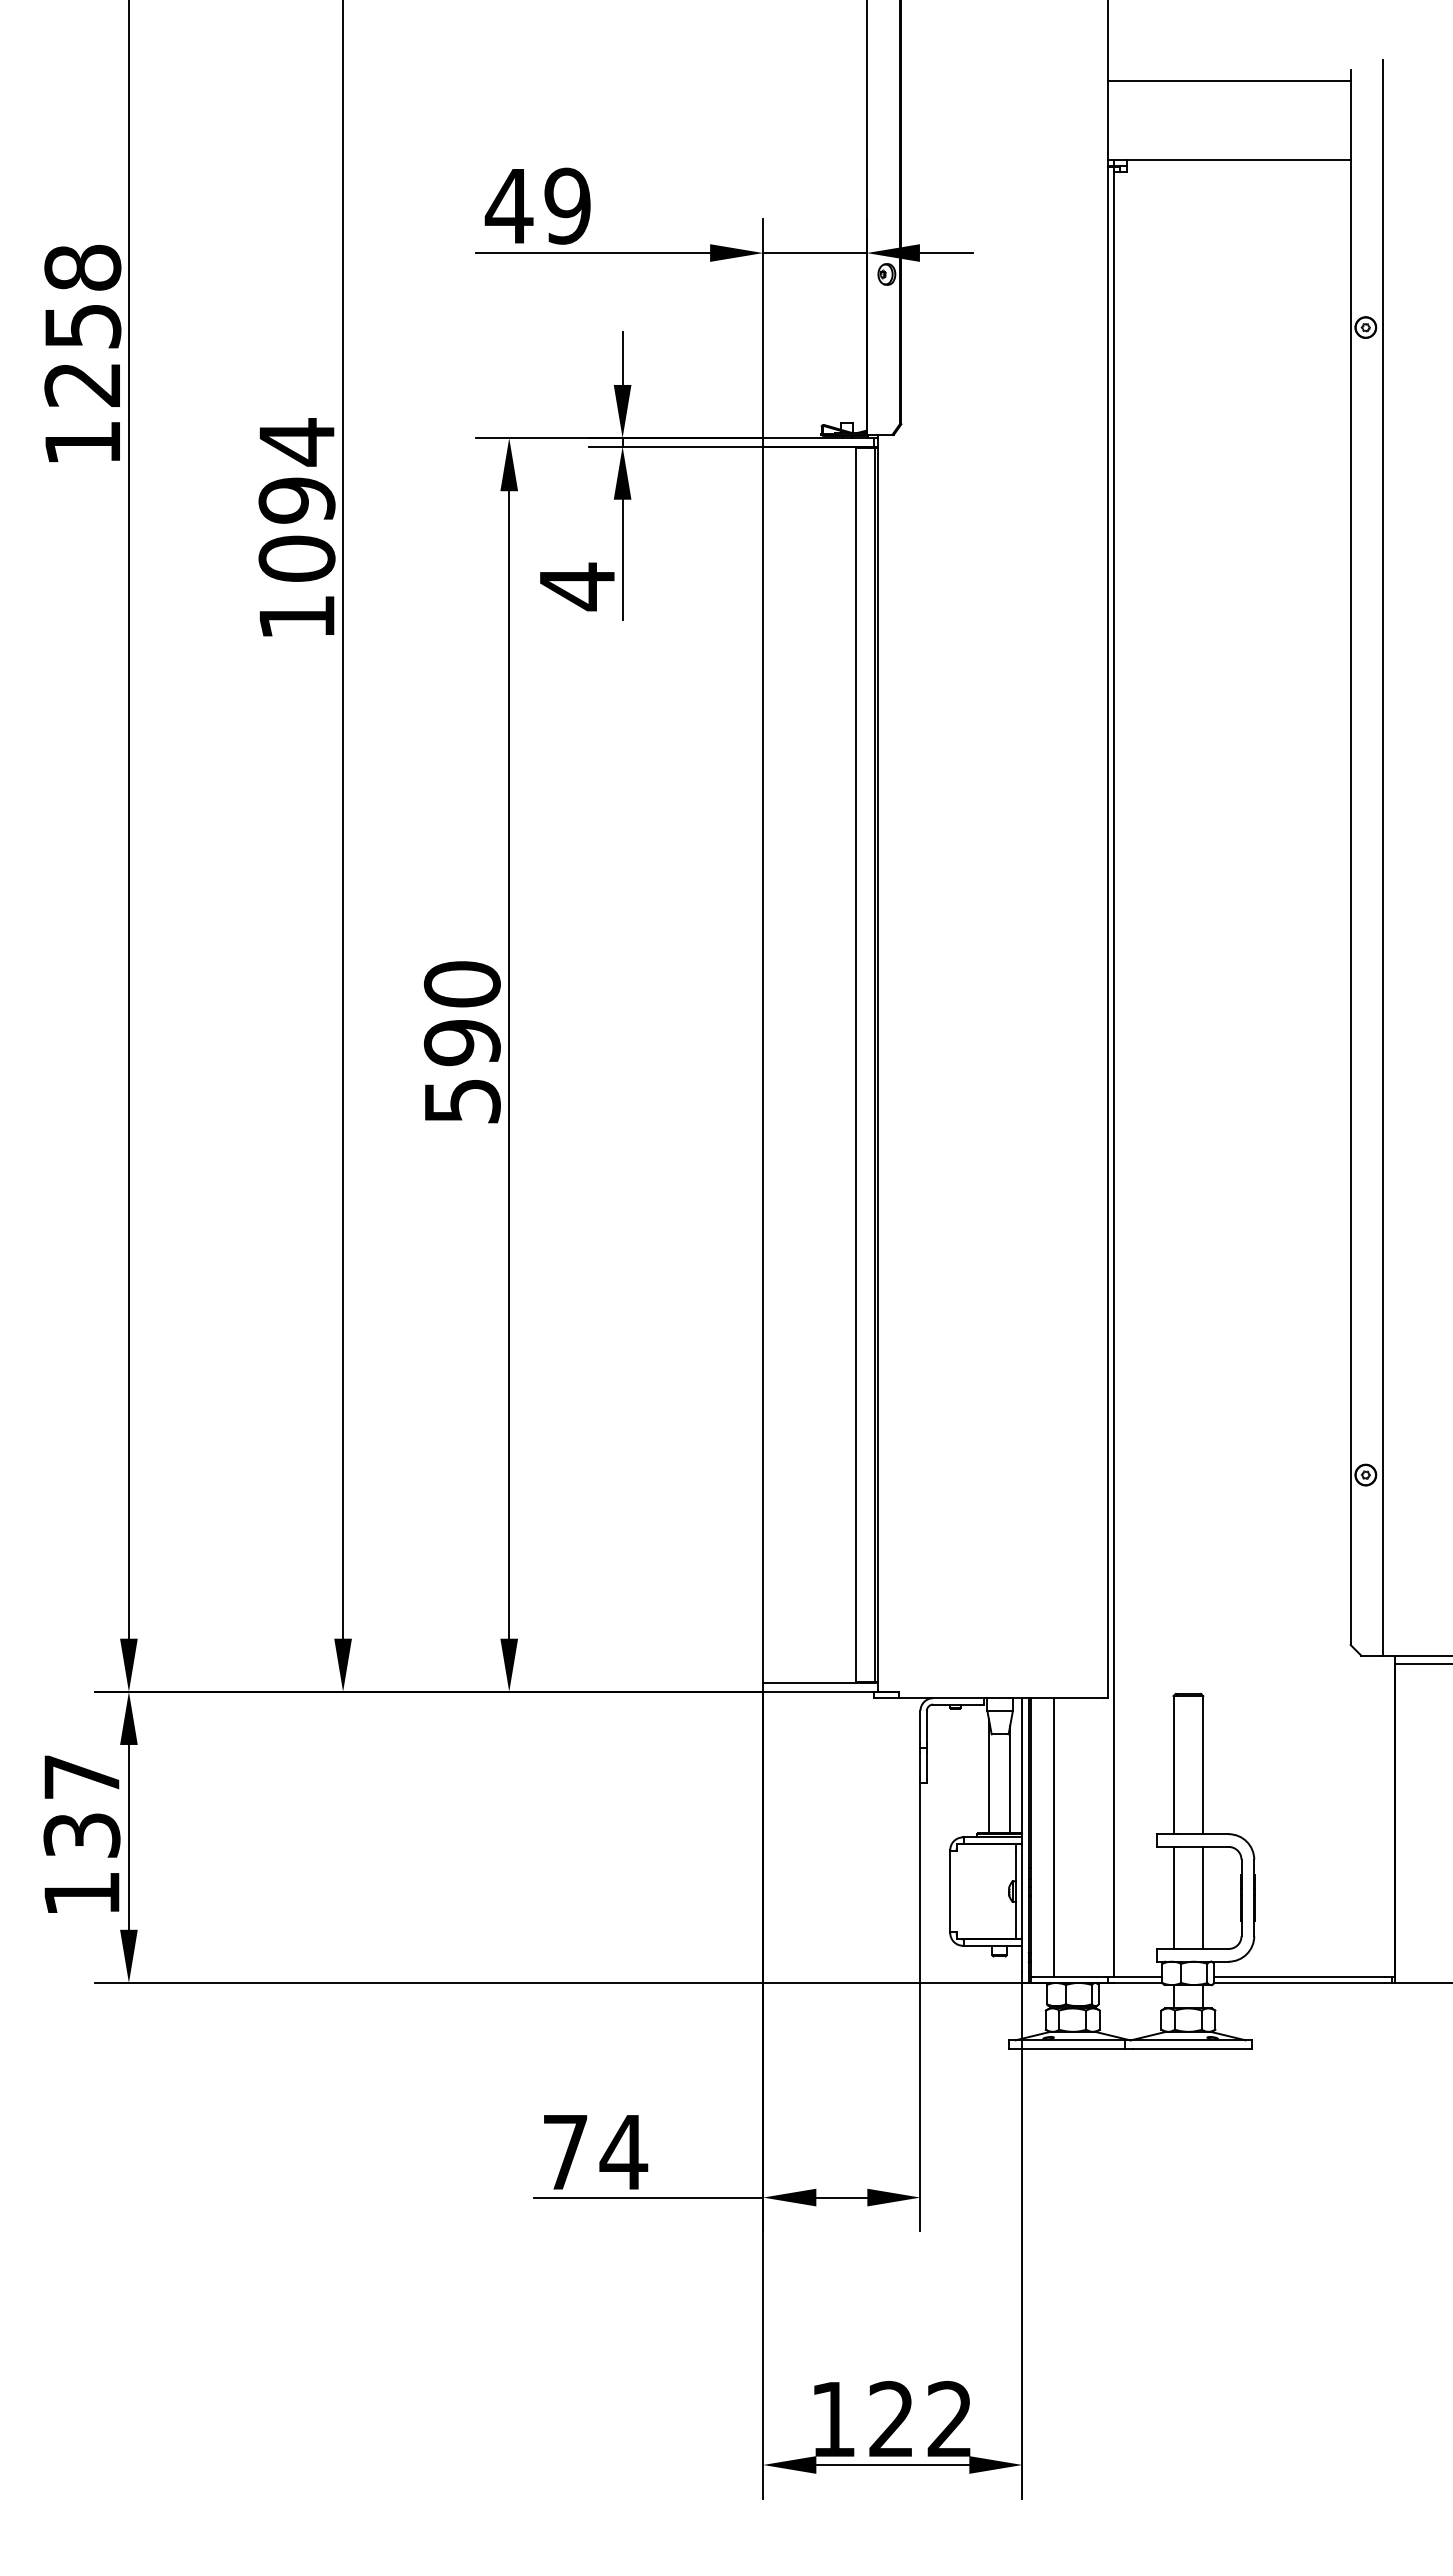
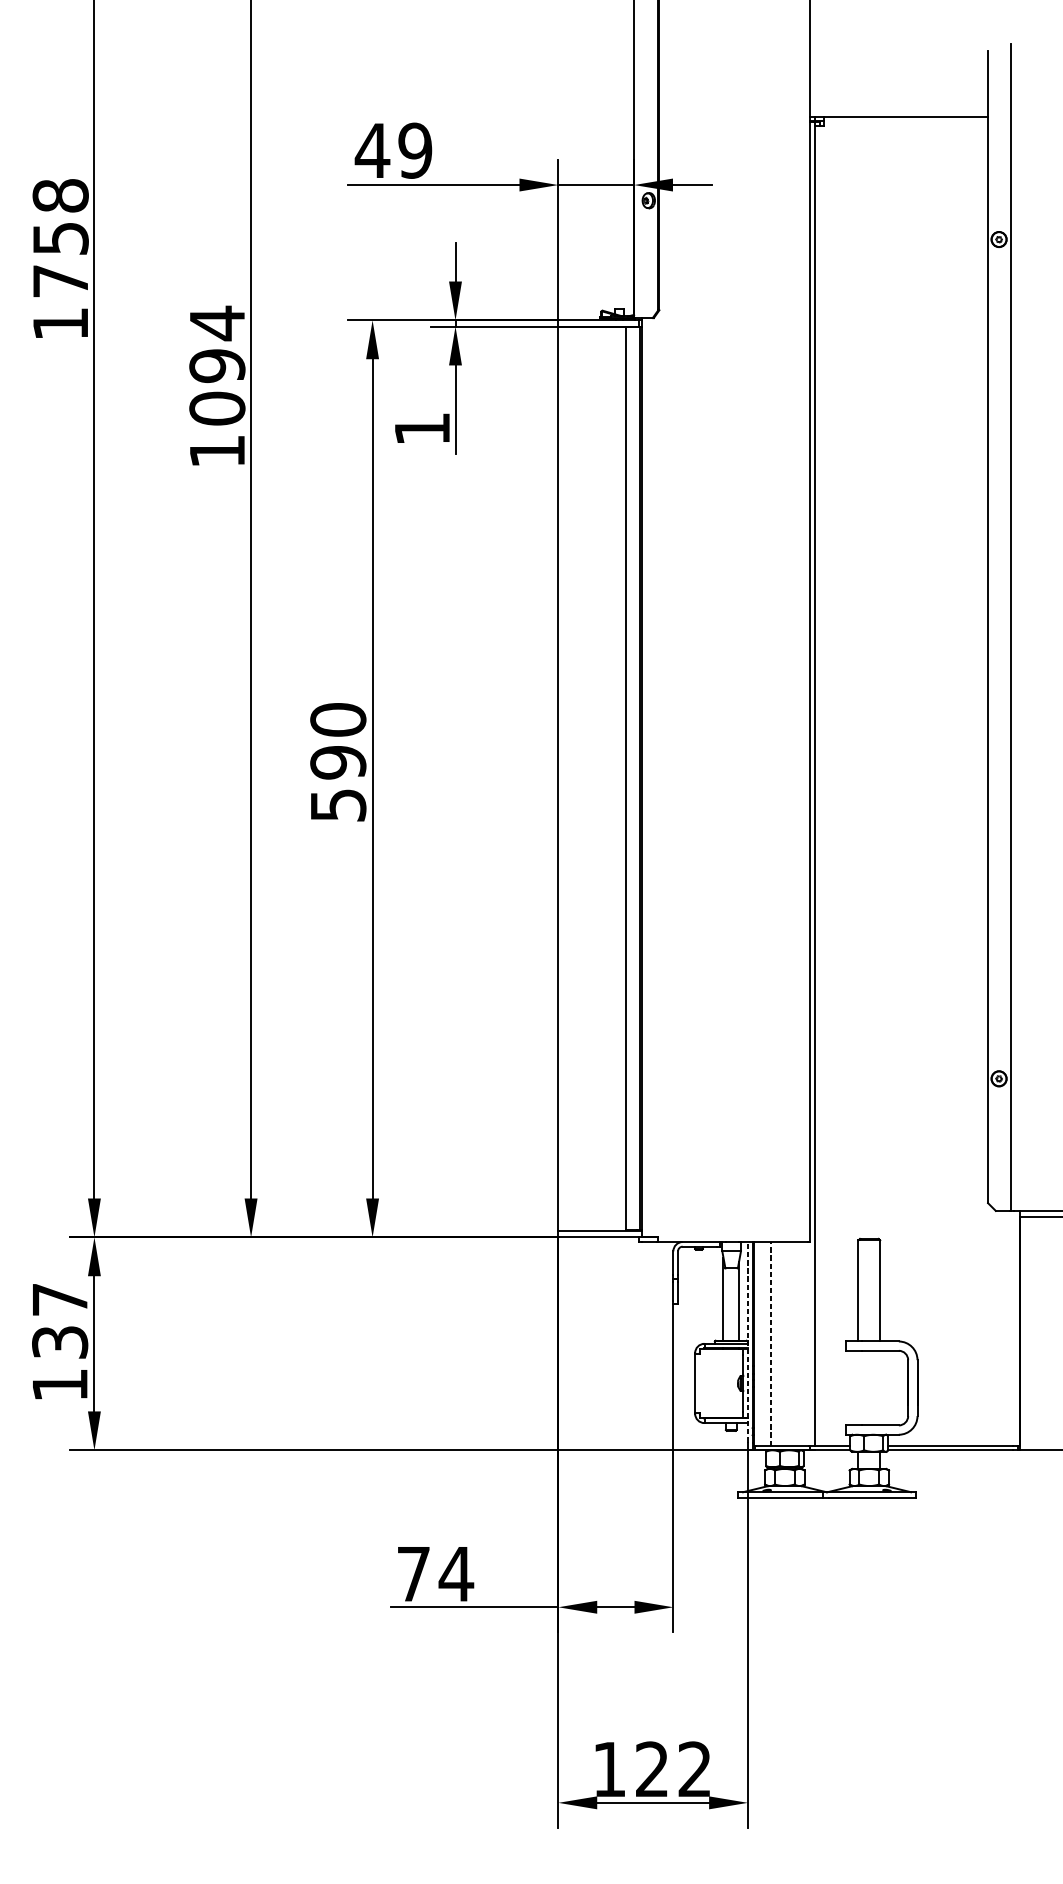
line: (1228, 81) -> (898, 59), removed
text: (81, 384) -> (59, 281), 1258 -> 1758
text: (577, 586) -> (422, 428), 4 -> 1
line: (1022, 1834) -> (747, 1341), solid -> dashed
line: (1053, 1836) -> (770, 1343), solid -> dashed
line: (1173, 1897) -> (858, 1387), removed
line: (1203, 1897) -> (880, 1387), removed

